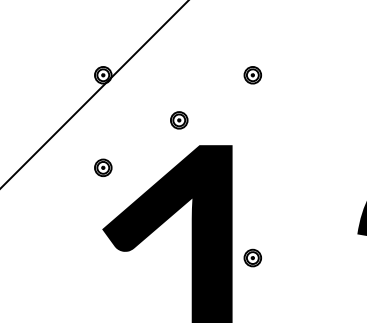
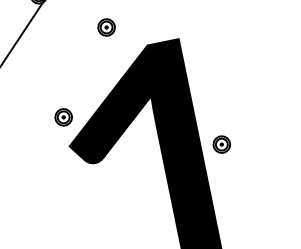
part: (179, 120) -> (106, 27), moved
part: (103, 167) -> (63, 116), moved

